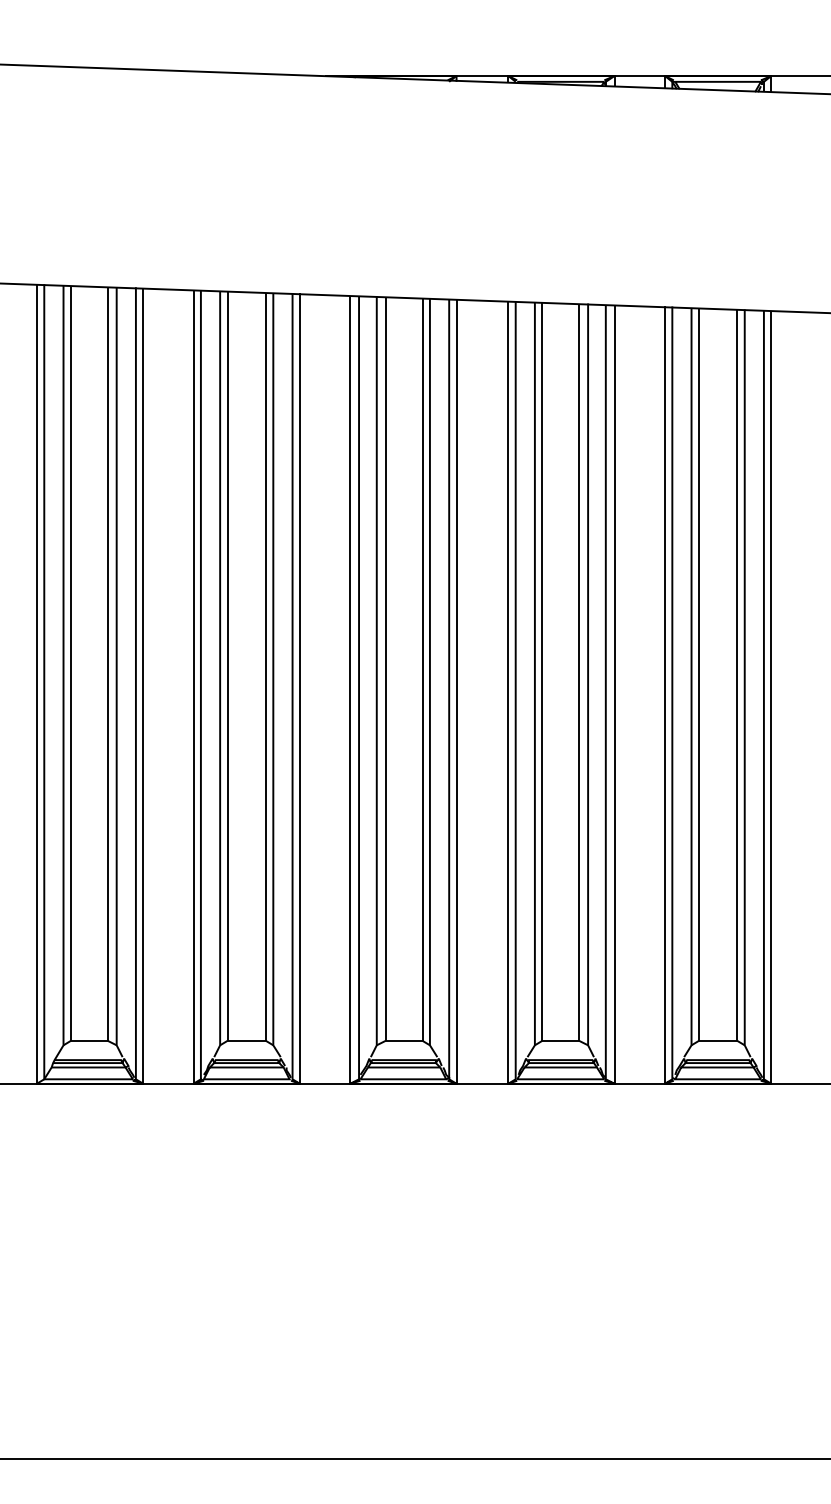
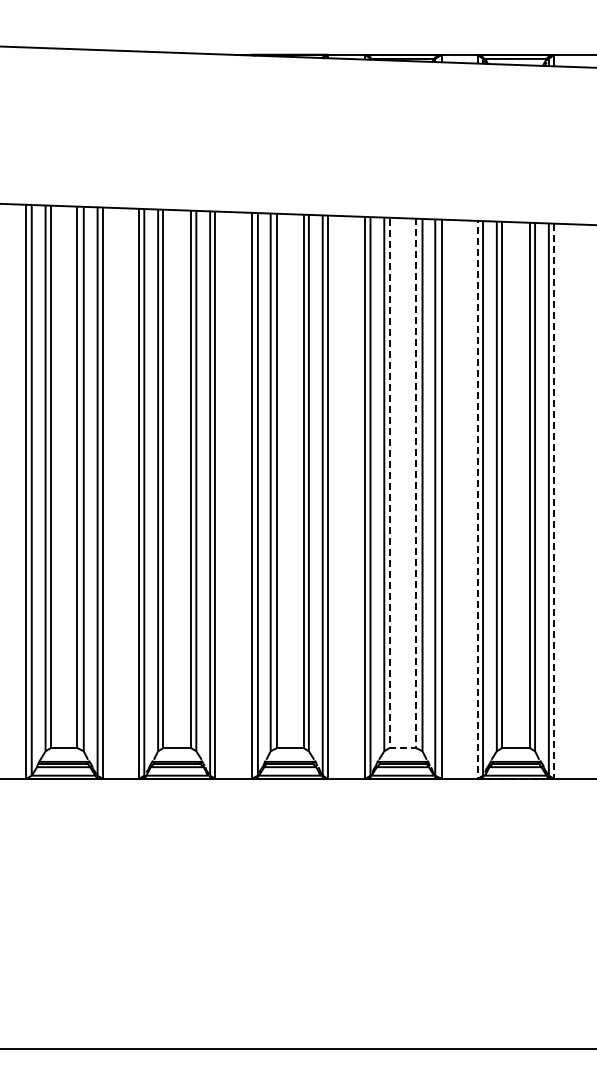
line: (560, 1041) -> (402, 748), solid -> dashed
line: (716, 1083) -> (514, 778), solid -> dashed

